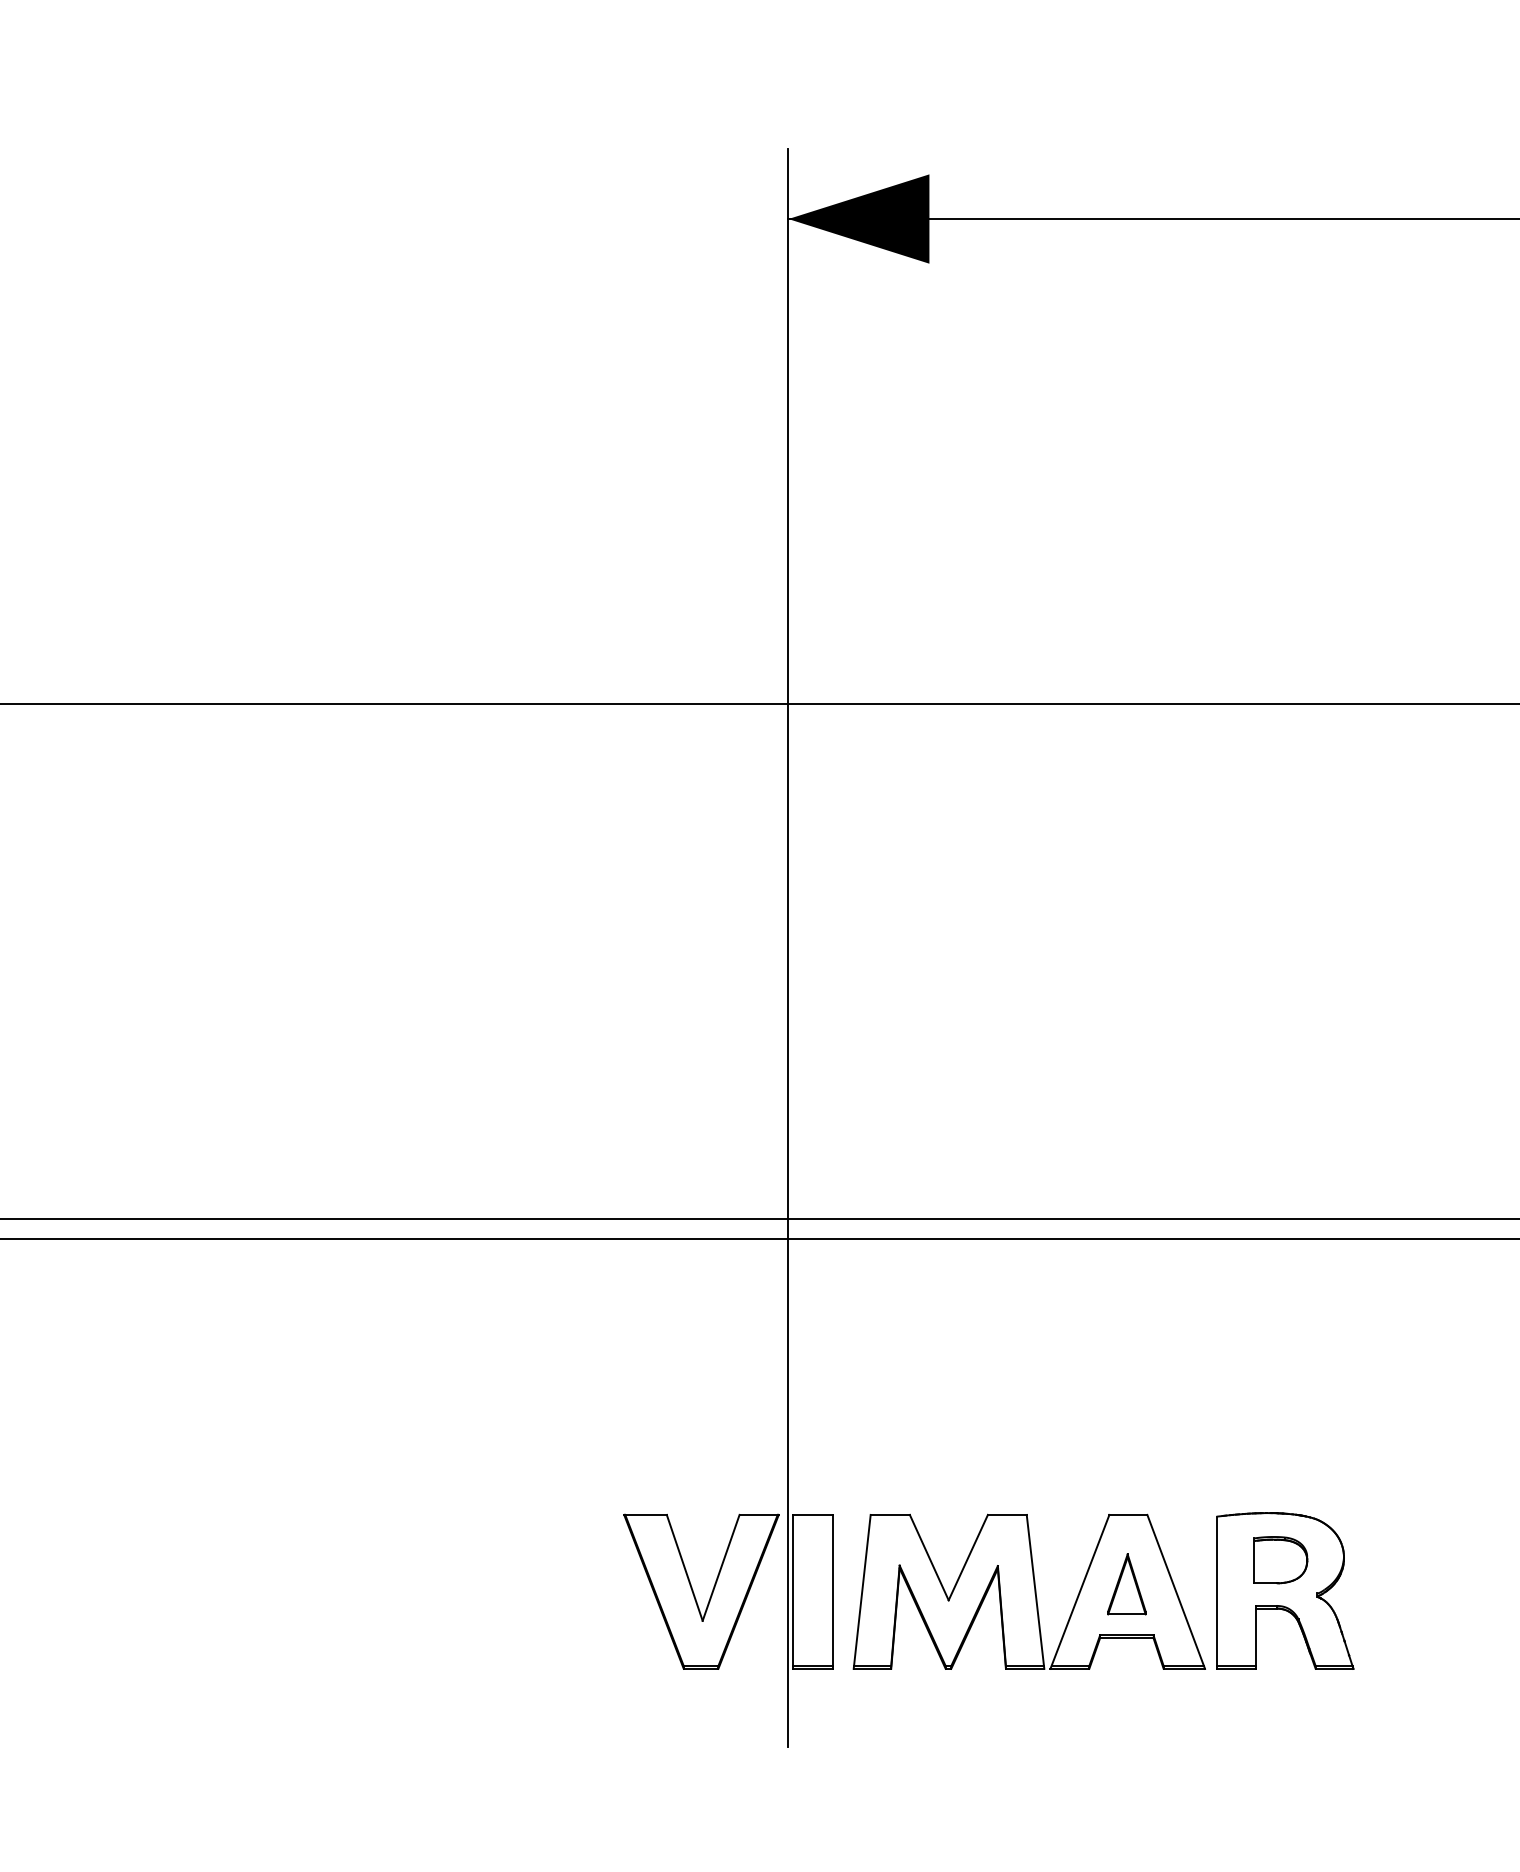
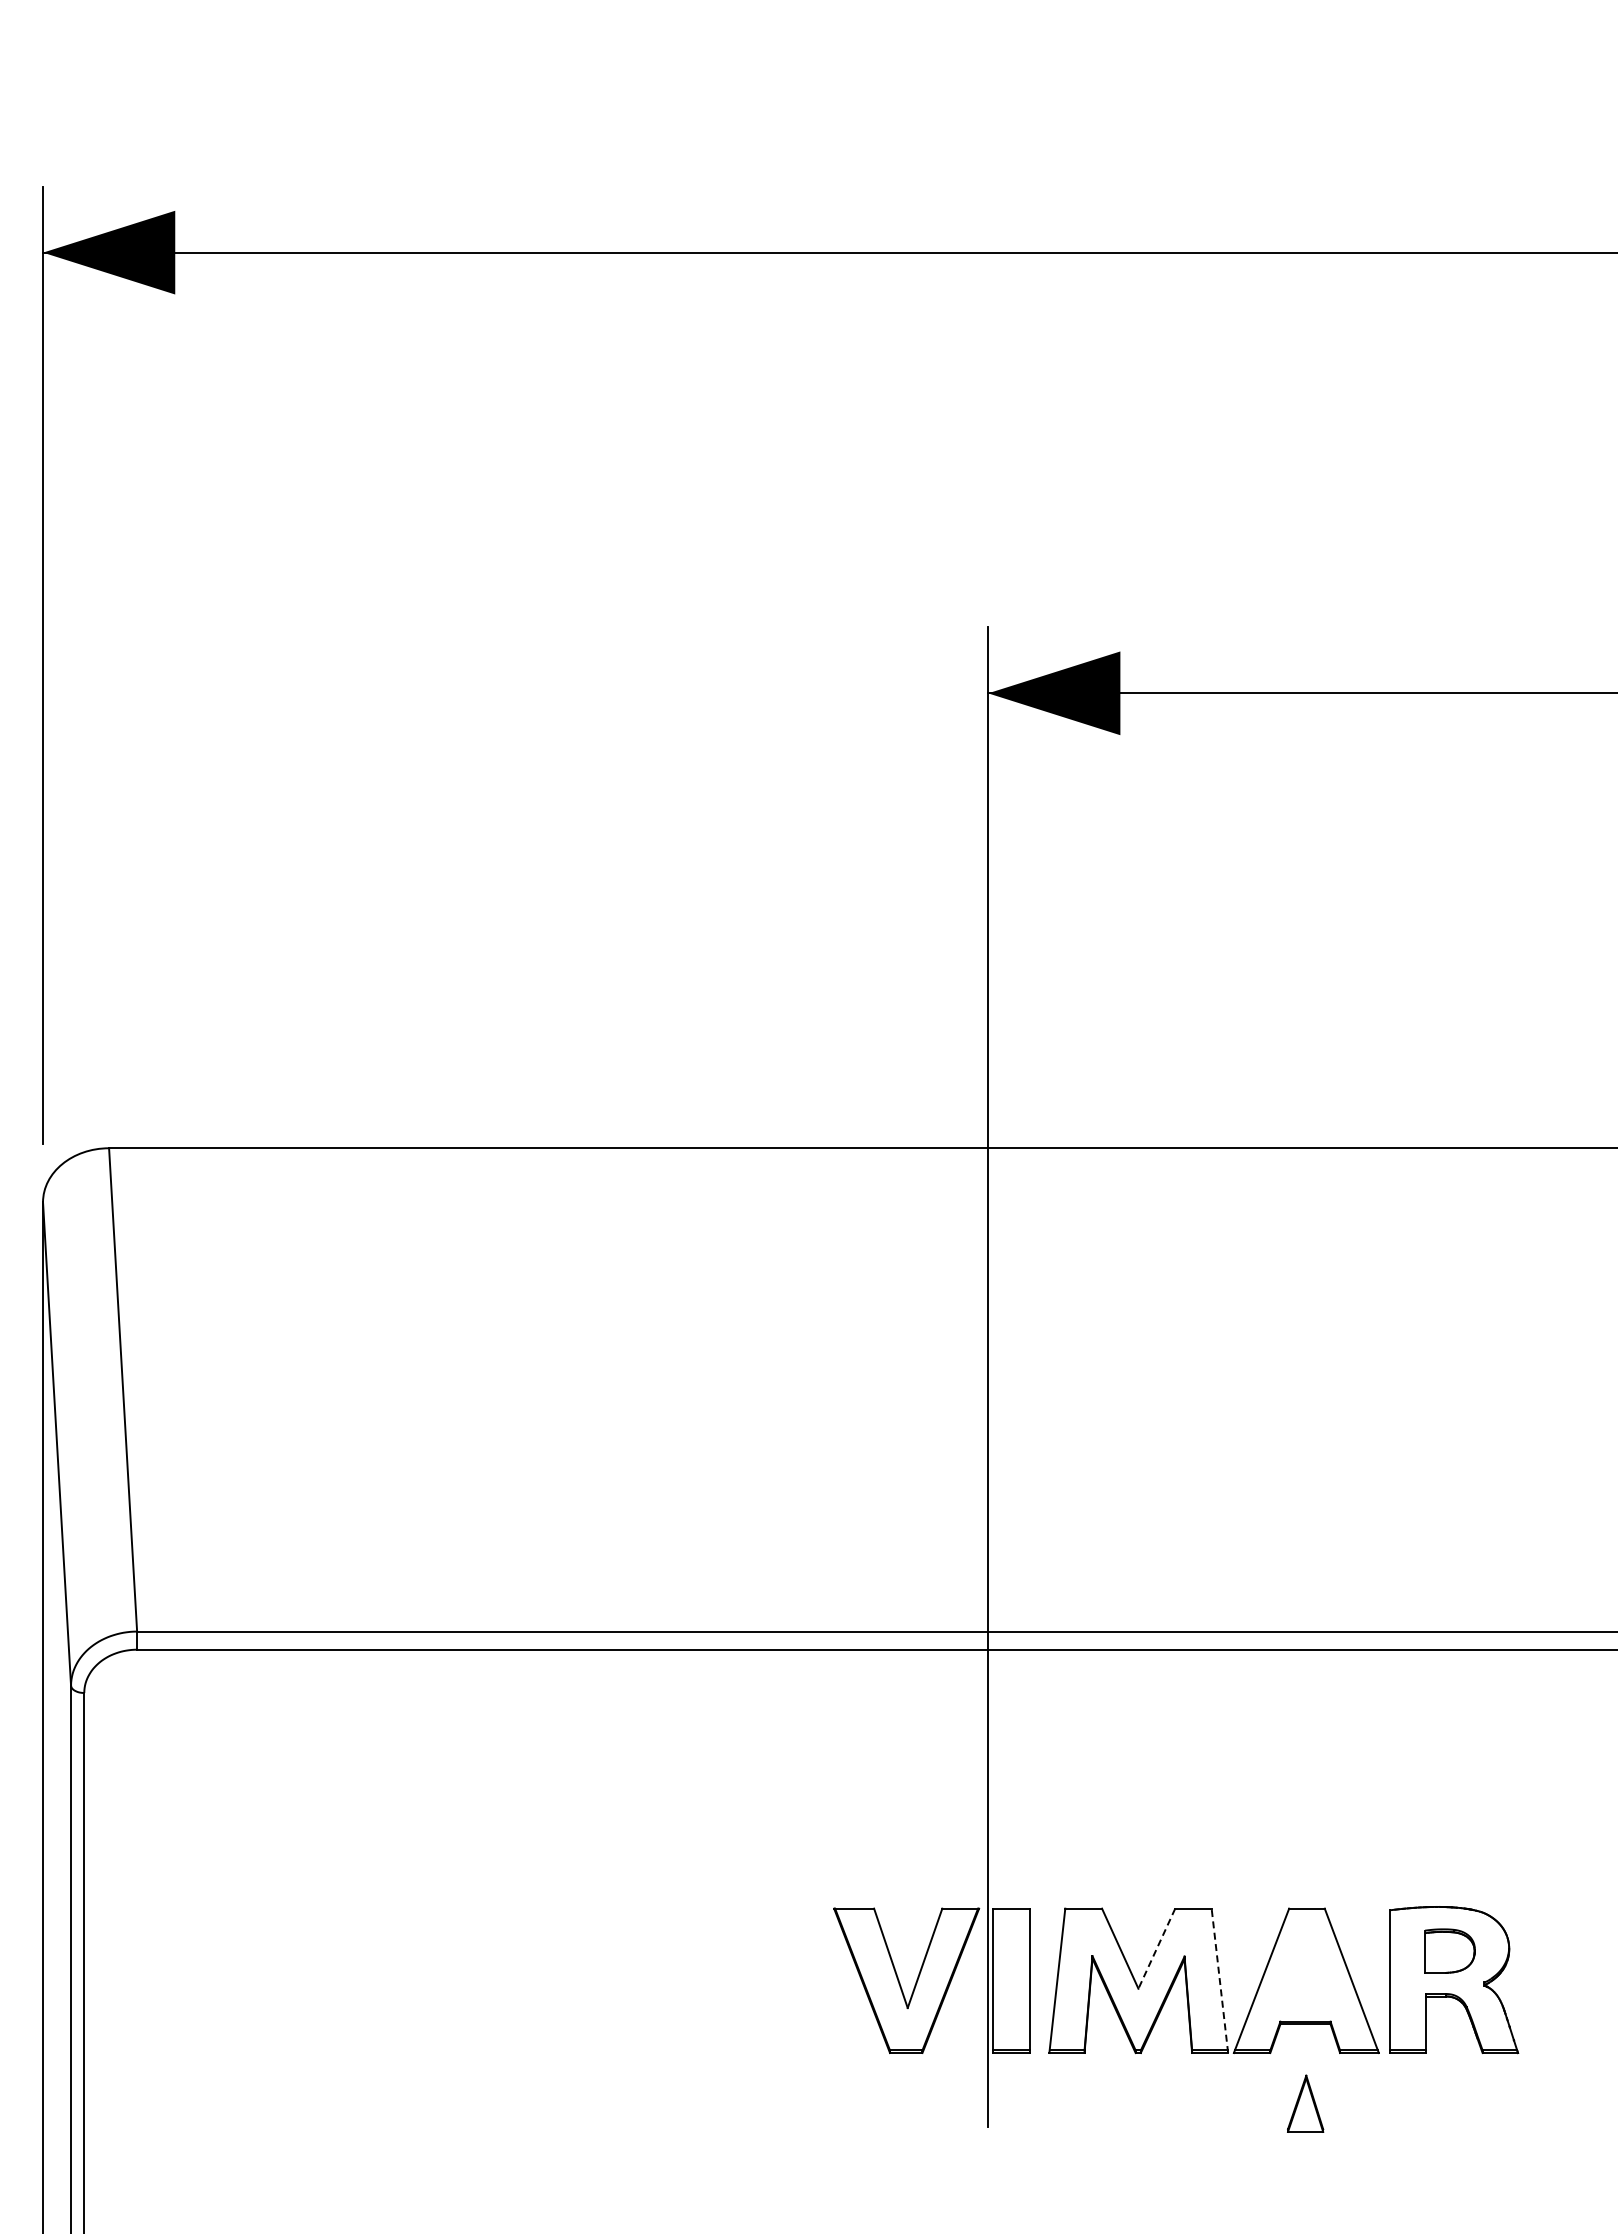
line: (967, 1558) -> (1156, 1949), solid -> dashed
part: (1126, 1584) -> (1305, 2103), moved
line: (1035, 1591) -> (1219, 1980), solid -> dashed

